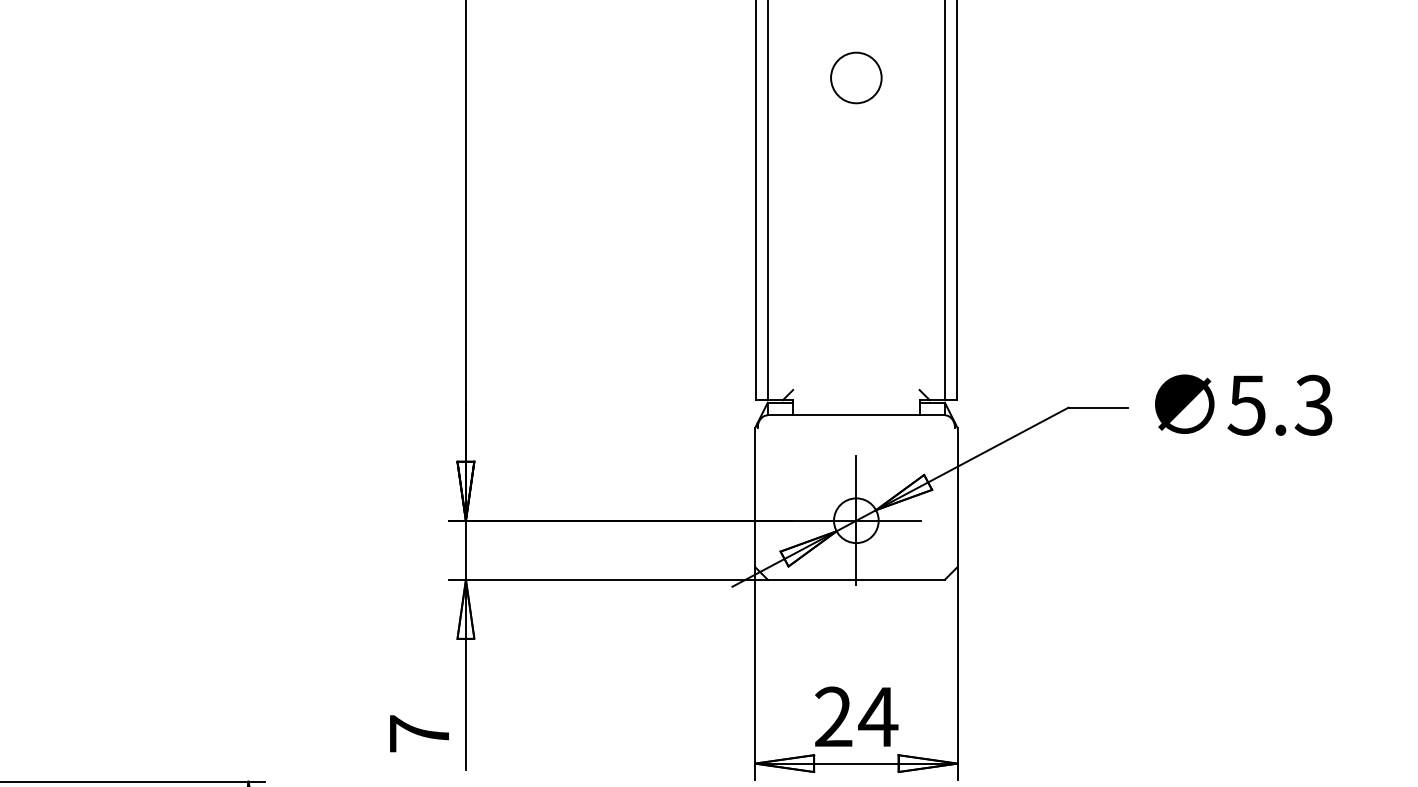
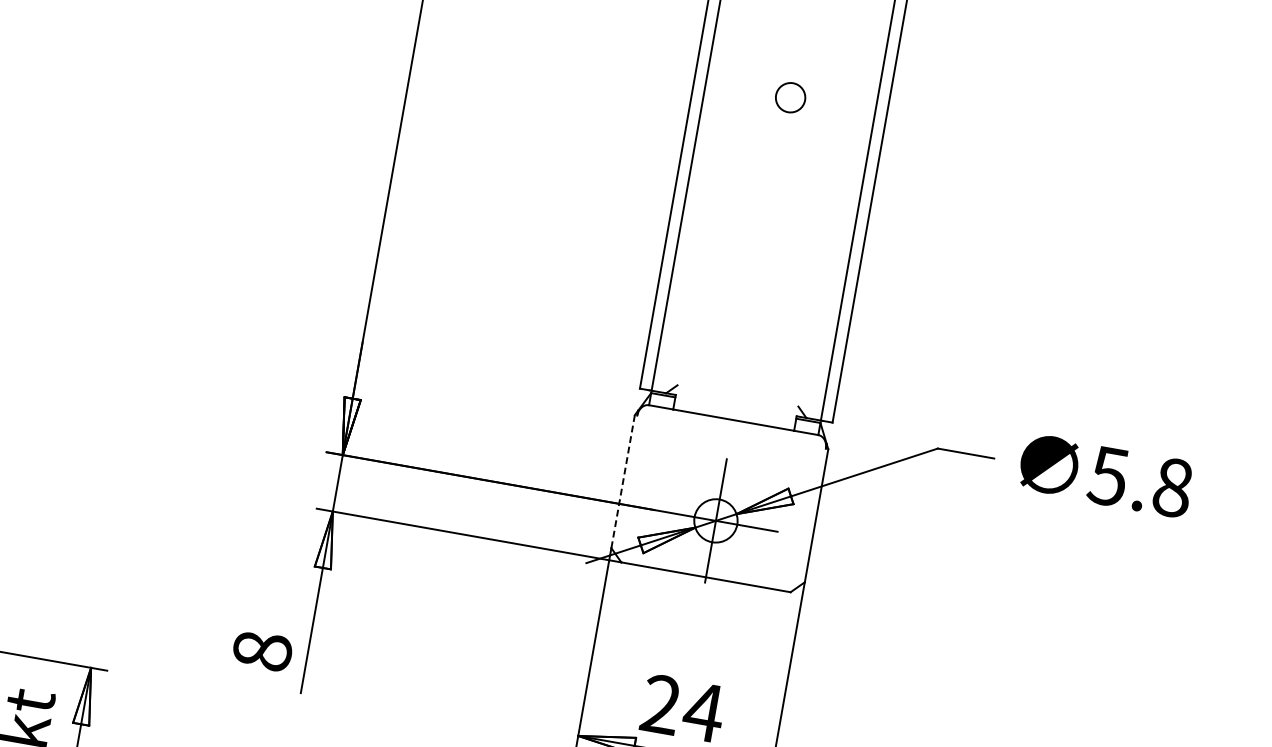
circle: (856, 77) -> (790, 97), size x0.6
text: (1313, 404) -> (1172, 486), 5.3 -> 5.8
line: (755, 497) -> (623, 481), solid -> dashed
text: (419, 733) -> (262, 650), 7 -> 8

